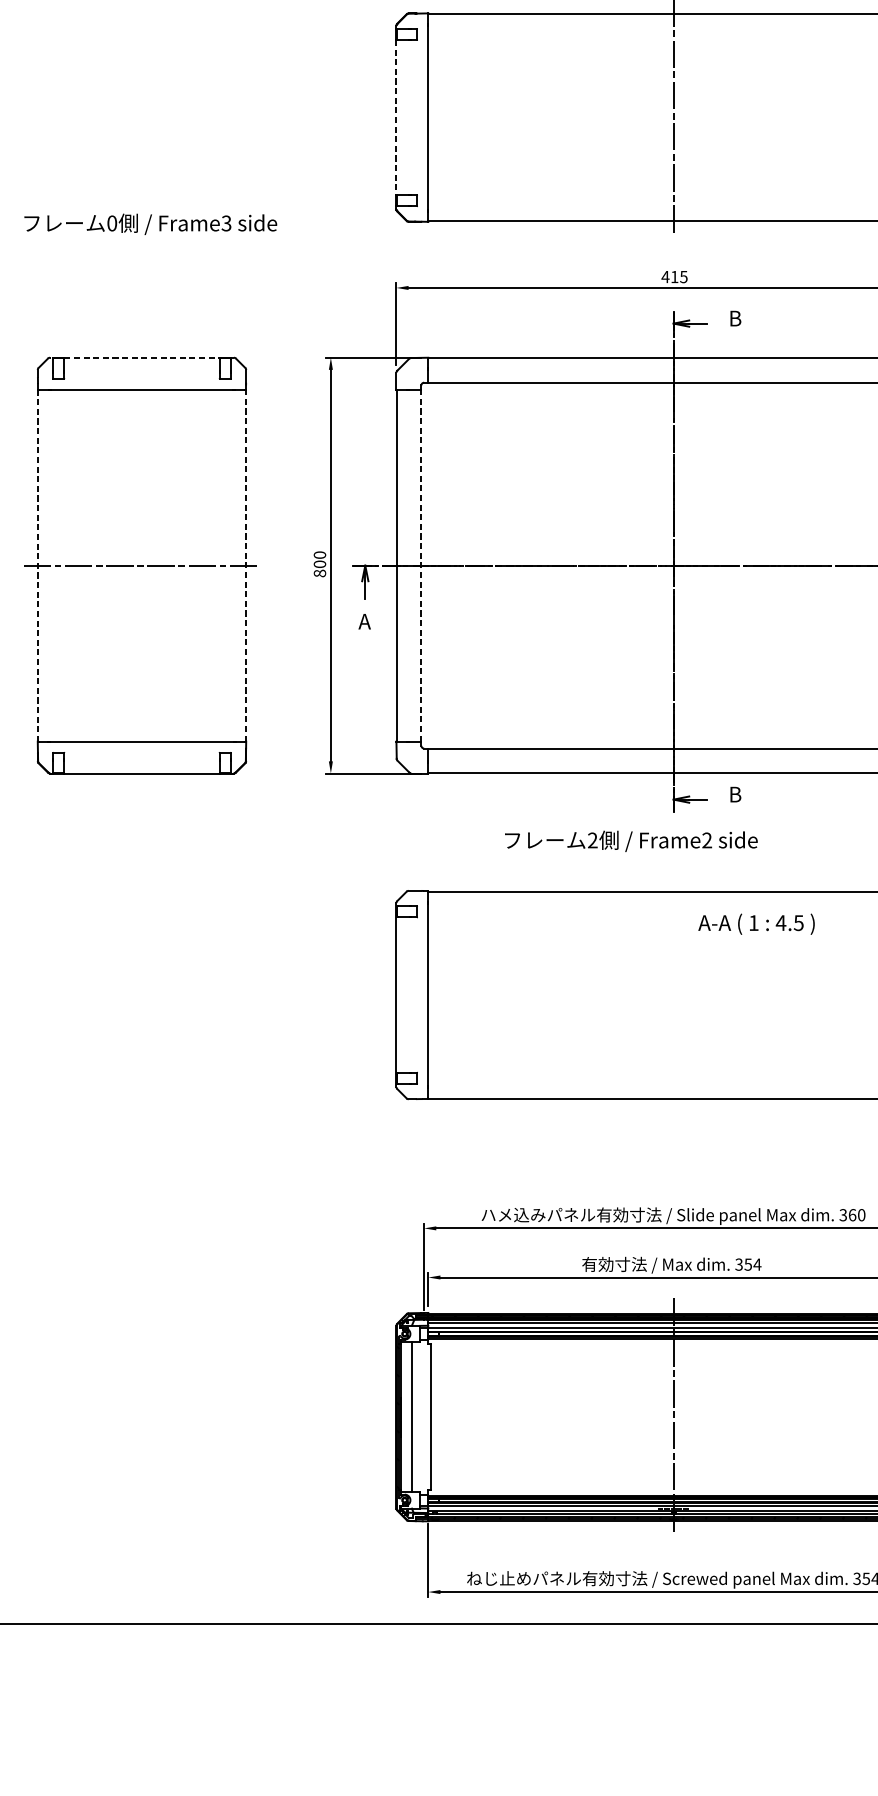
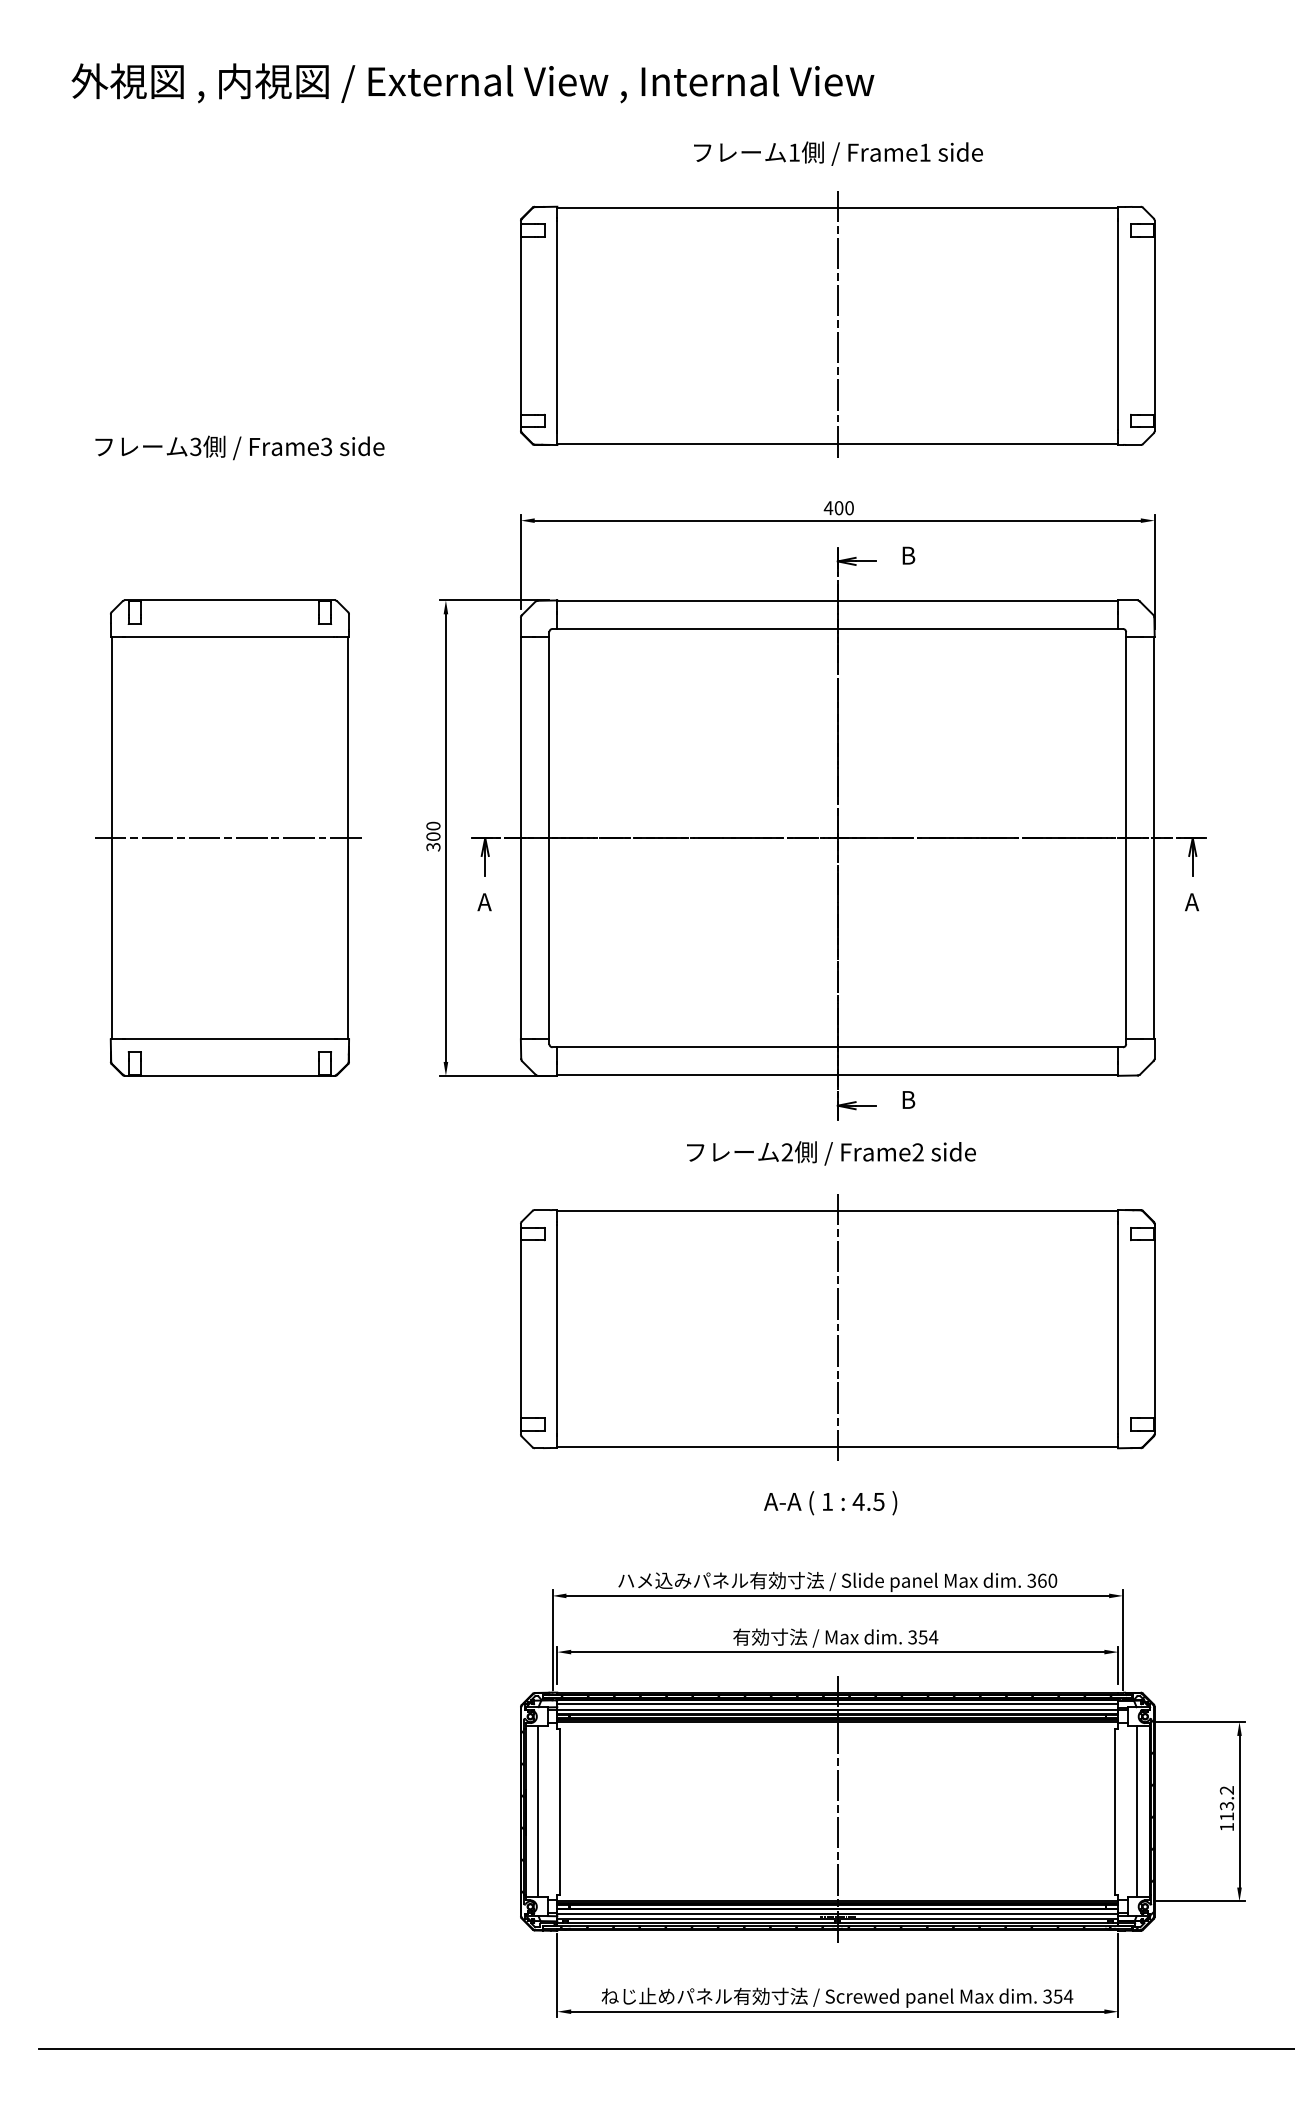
line: (396, 117) -> (520, 325), dashed -> solid
text: (111, 223) -> (195, 446), 0 -> 3
text: (678, 277) -> (843, 508), 415 -> 400
line: (141, 357) -> (229, 600), dashed -> solid
line: (38, 565) -> (111, 838), dashed -> solid
line: (245, 565) -> (348, 837), dashed -> solid
line: (421, 565) -> (549, 837), dashed -> solid
text: (320, 572) -> (433, 846), 800 -> 300
text: (631, 841) -> (831, 1153), moved
text: (756, 924) -> (830, 1503), moved
line: (673, 994) -> (837, 1328), added

